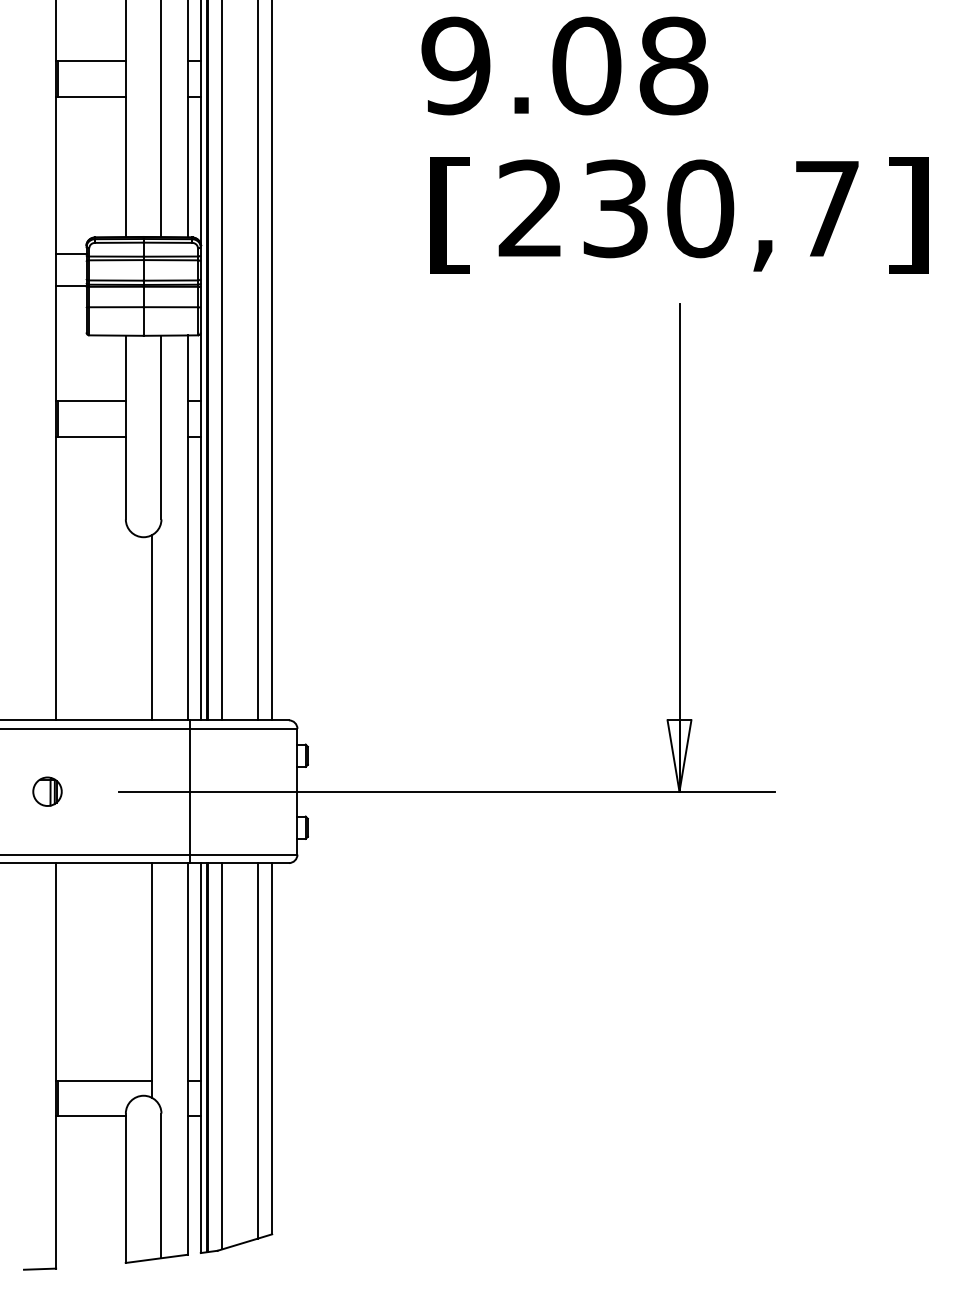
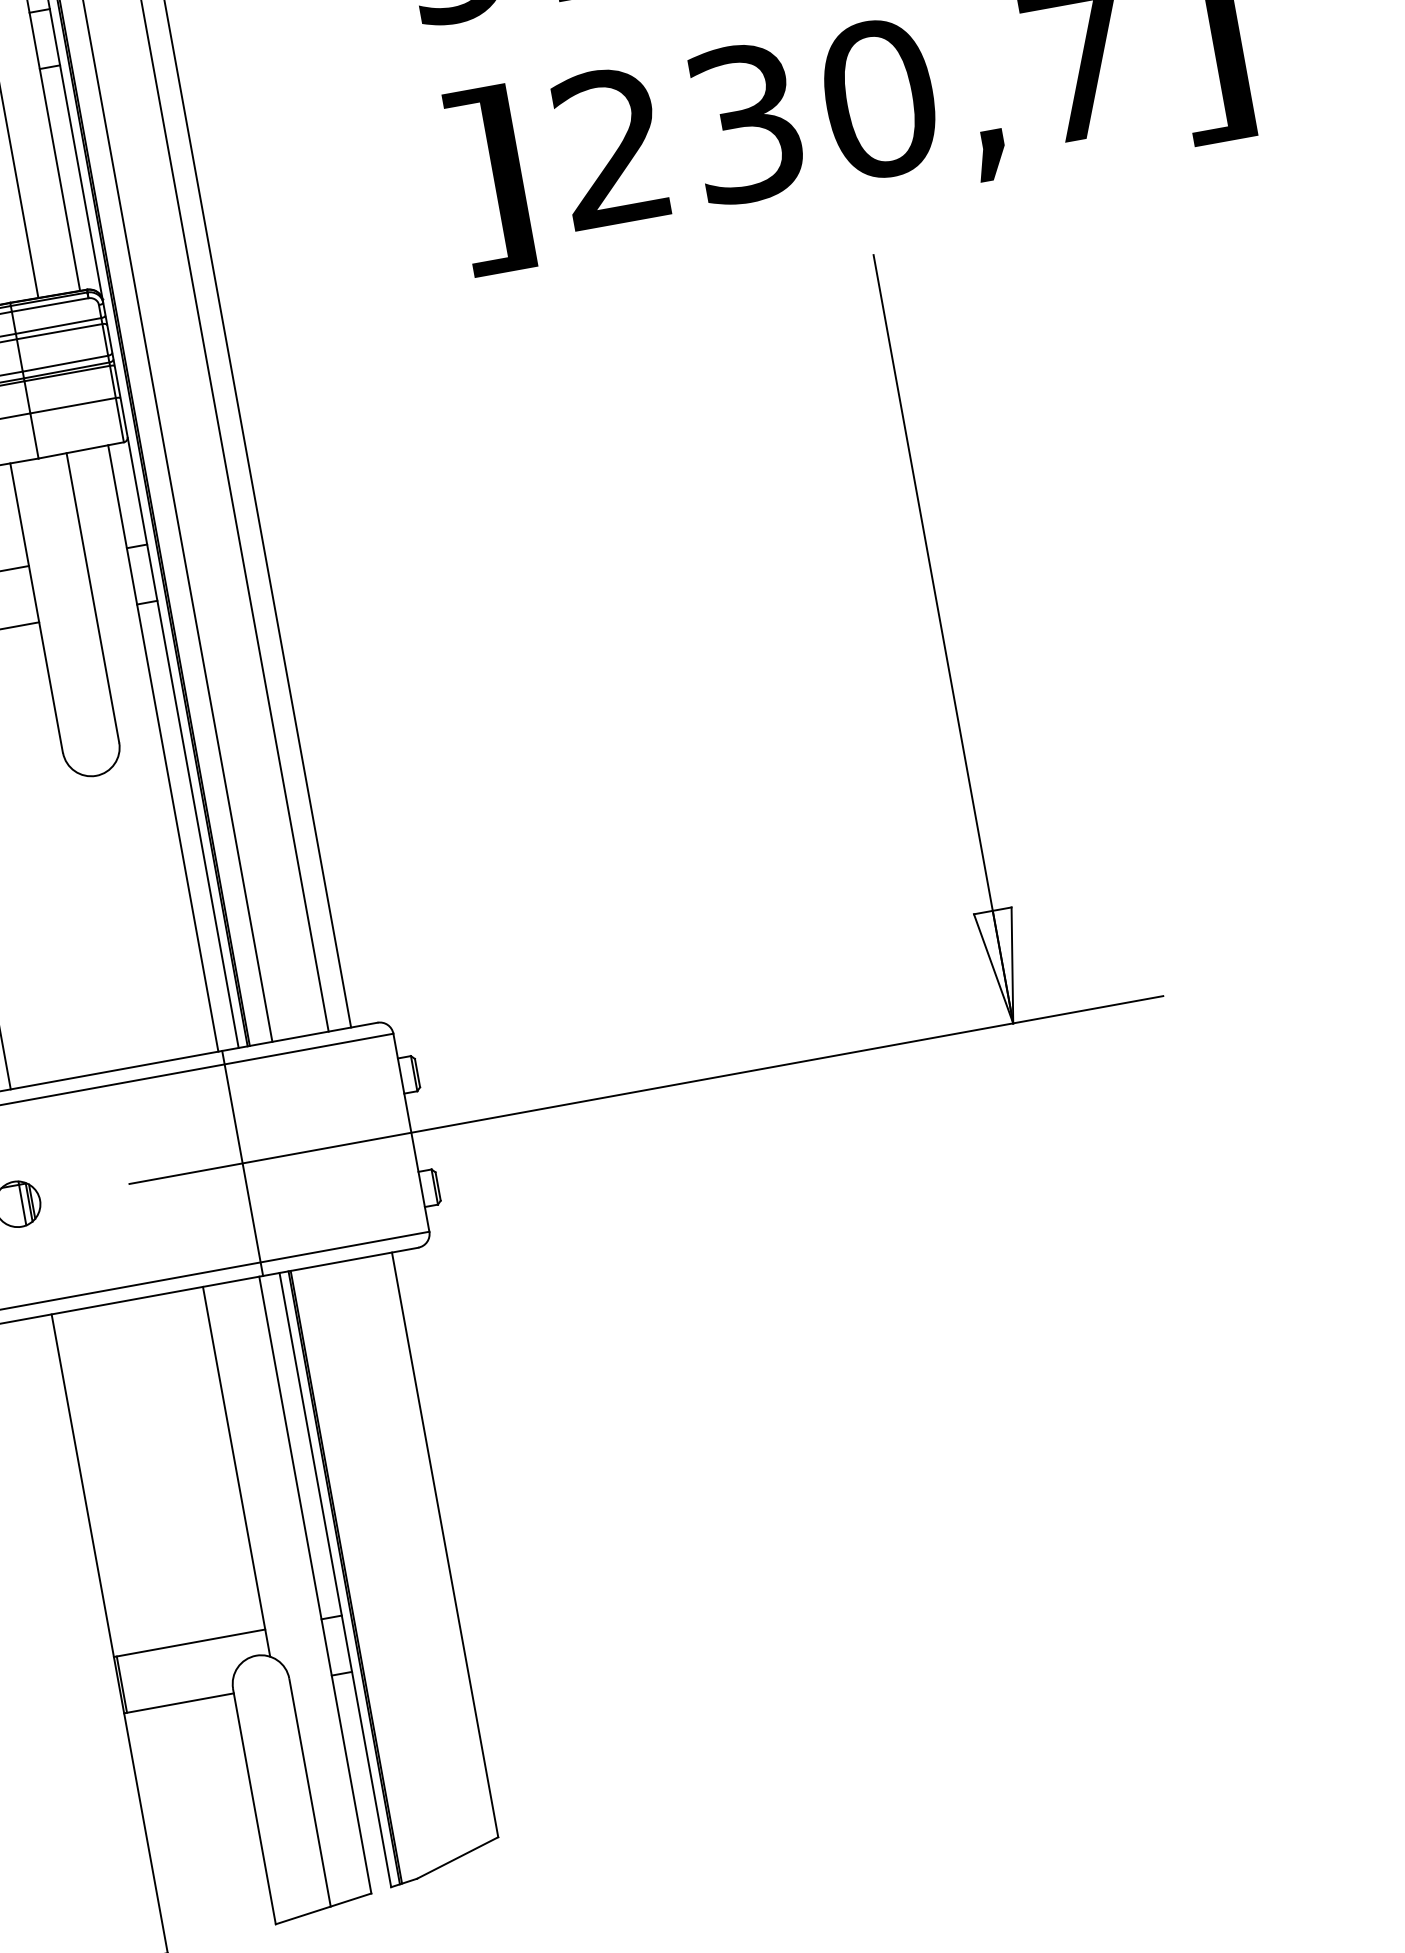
text: (450, 215) -> (487, 181), [ -> ]
line: (152, 627) -> (135, 915), removed
line: (257, 1050) -> (422, 1551), removed
line: (222, 1056) -> (369, 1571), removed

